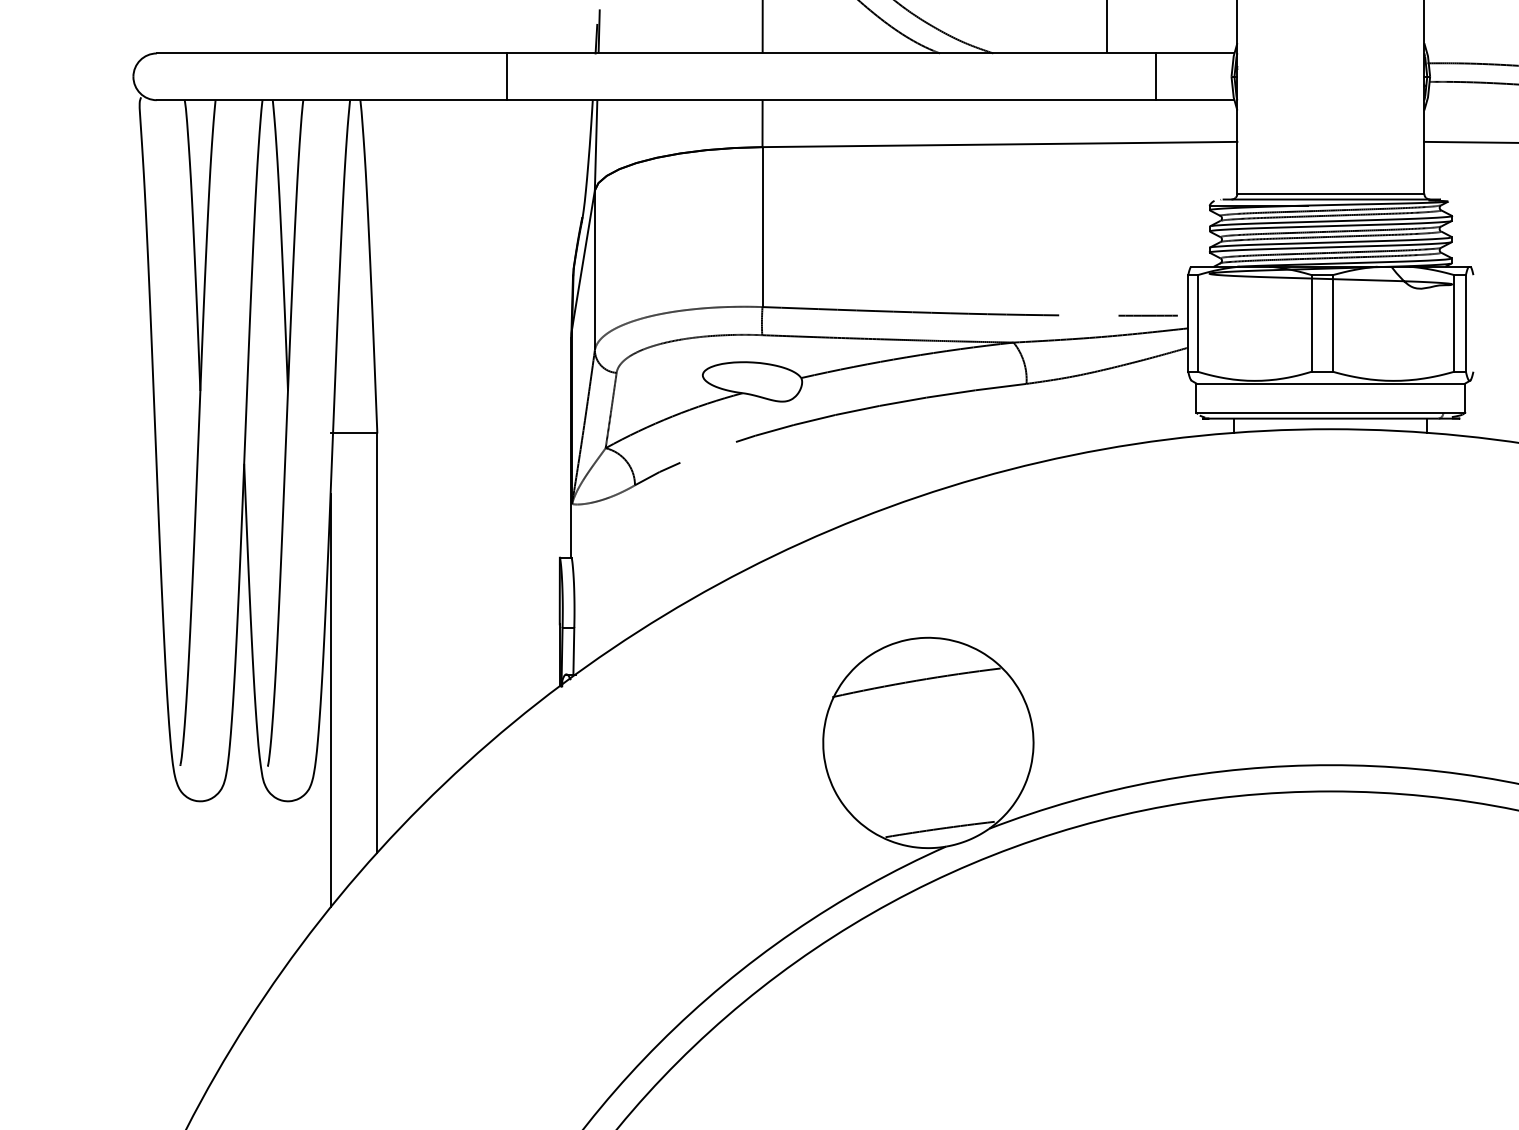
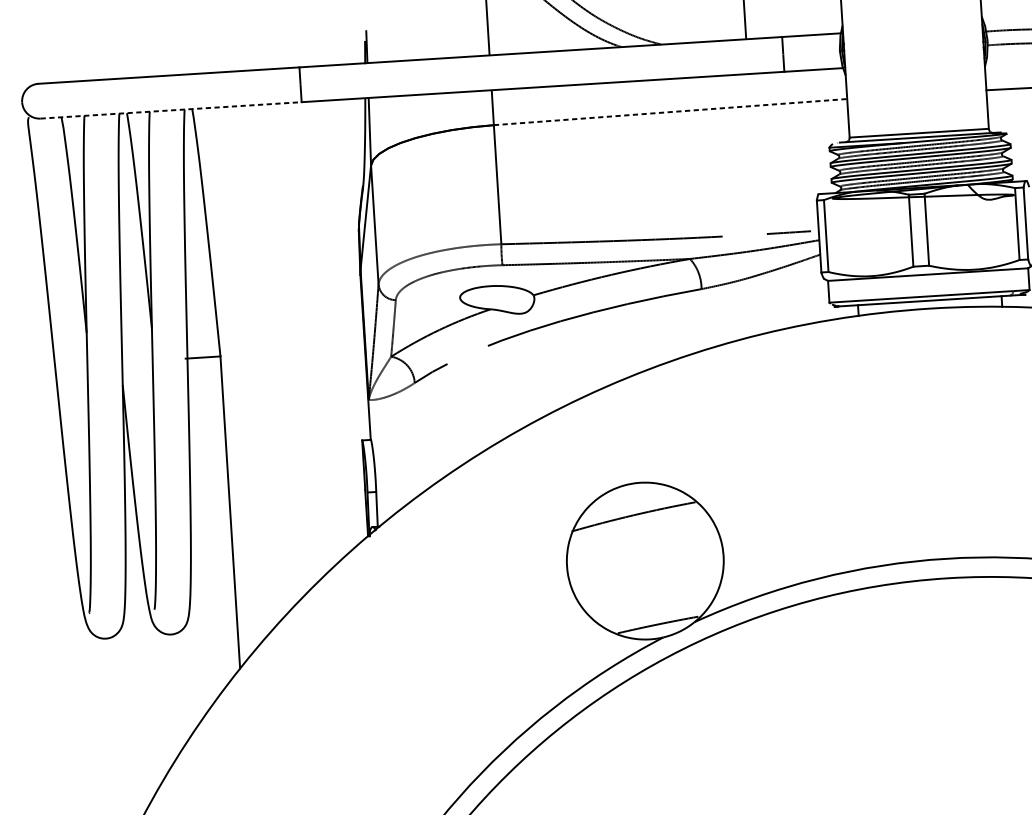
line: (332, 100) -> (171, 110), solid -> dashed
line: (1000, 144) -> (670, 112), solid -> dashed
line: (330, 700) -> (198, 557), removed

